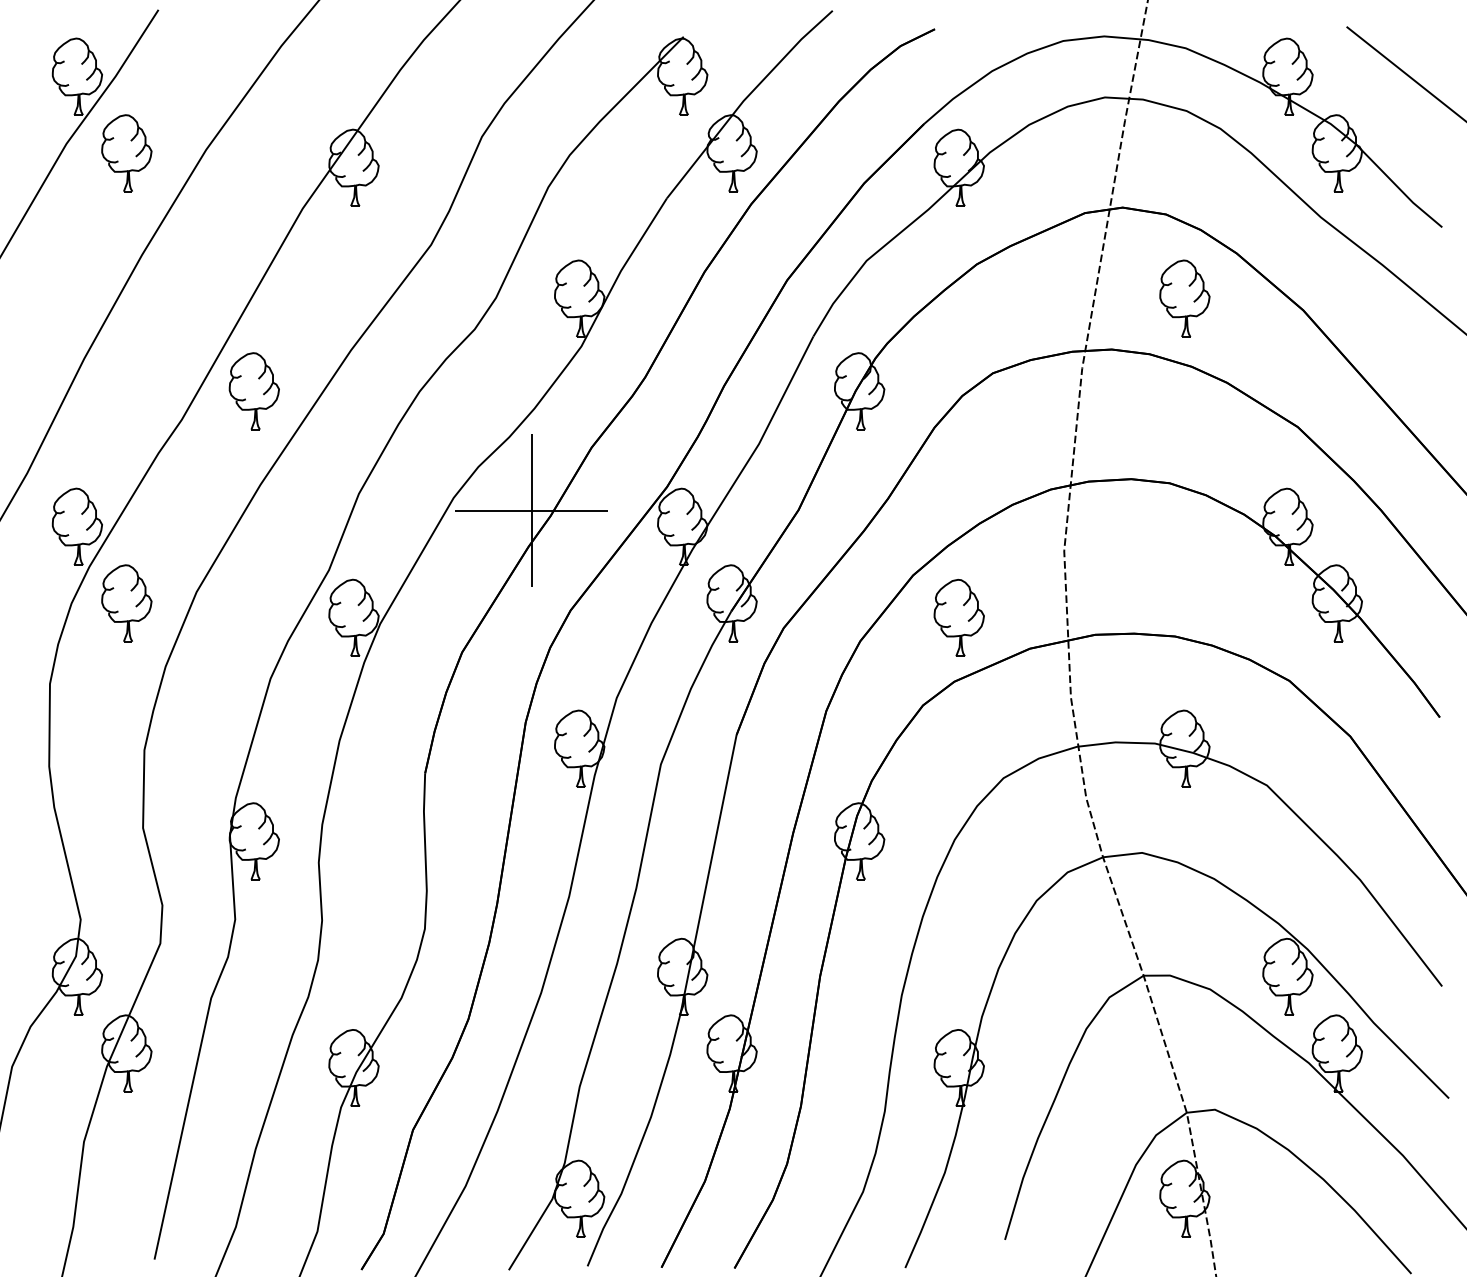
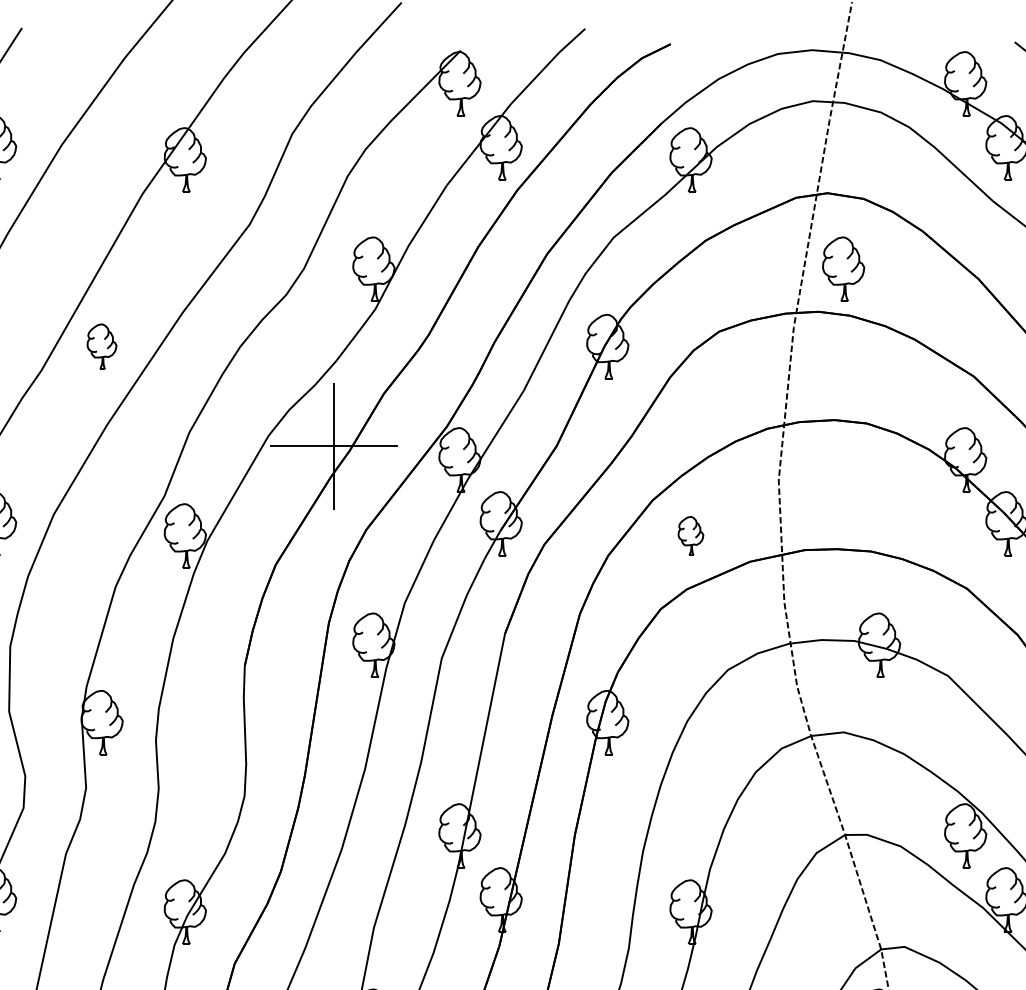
part: (1184, 298) -> (843, 269), moved
part: (253, 391) -> (101, 346), size x0.7
part: (958, 617) -> (690, 535), size x0.6

